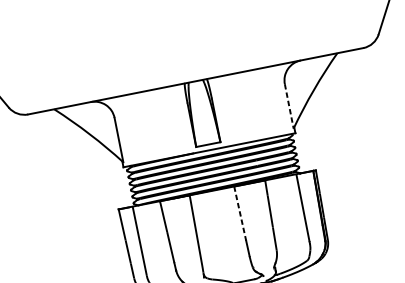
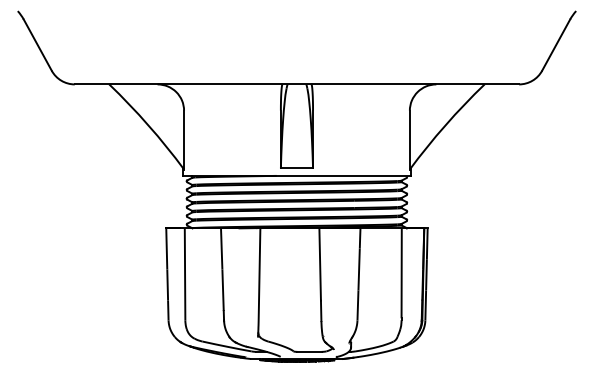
line: (289, 106) -> (409, 140), dashed -> solid
line: (240, 214) -> (320, 265), dashed -> solid

